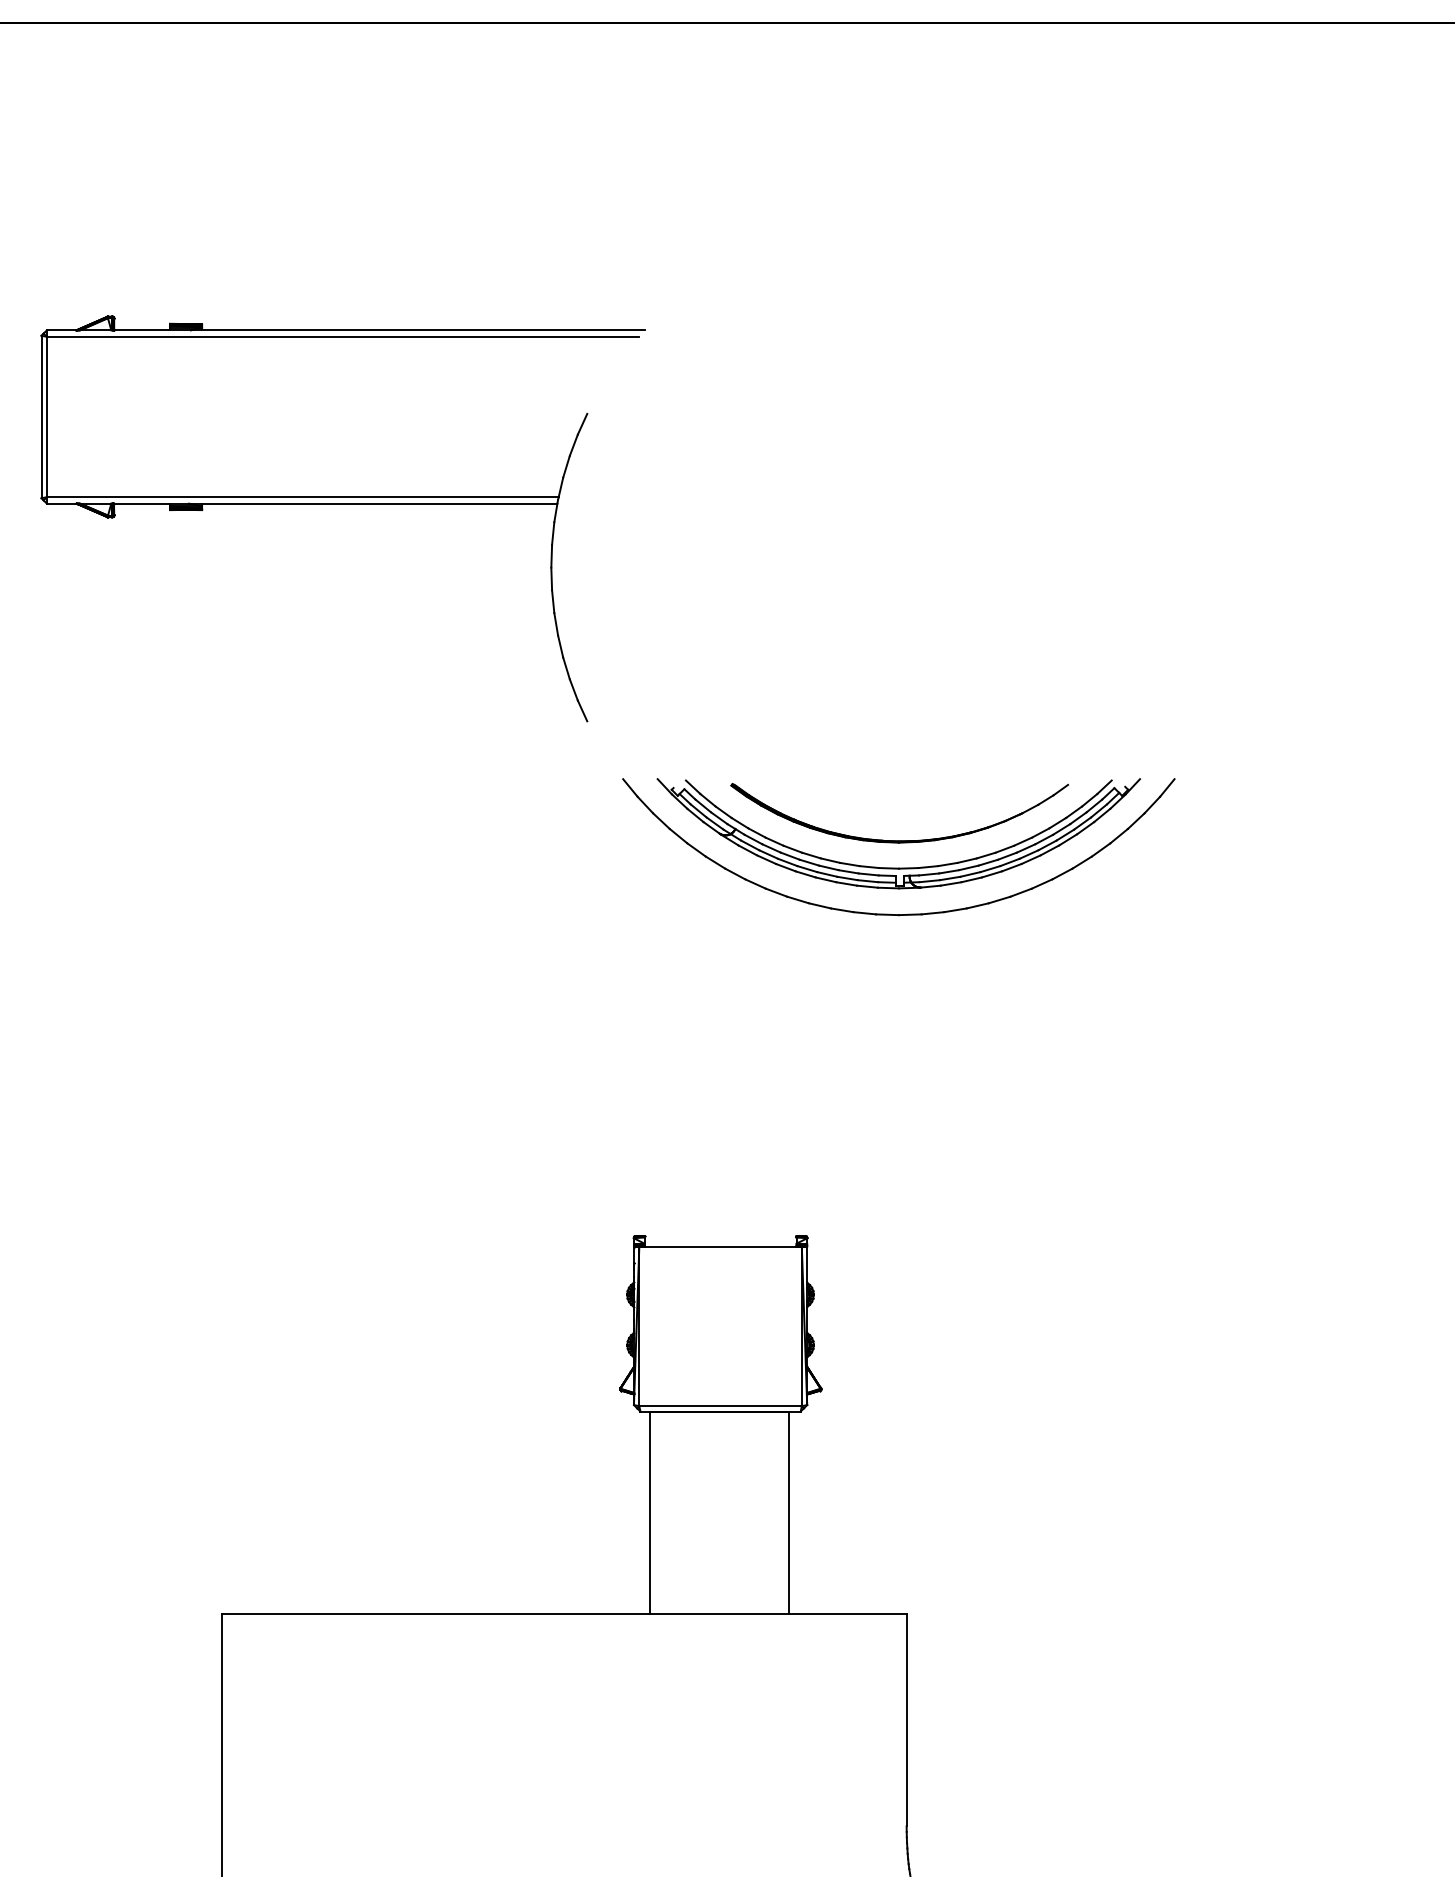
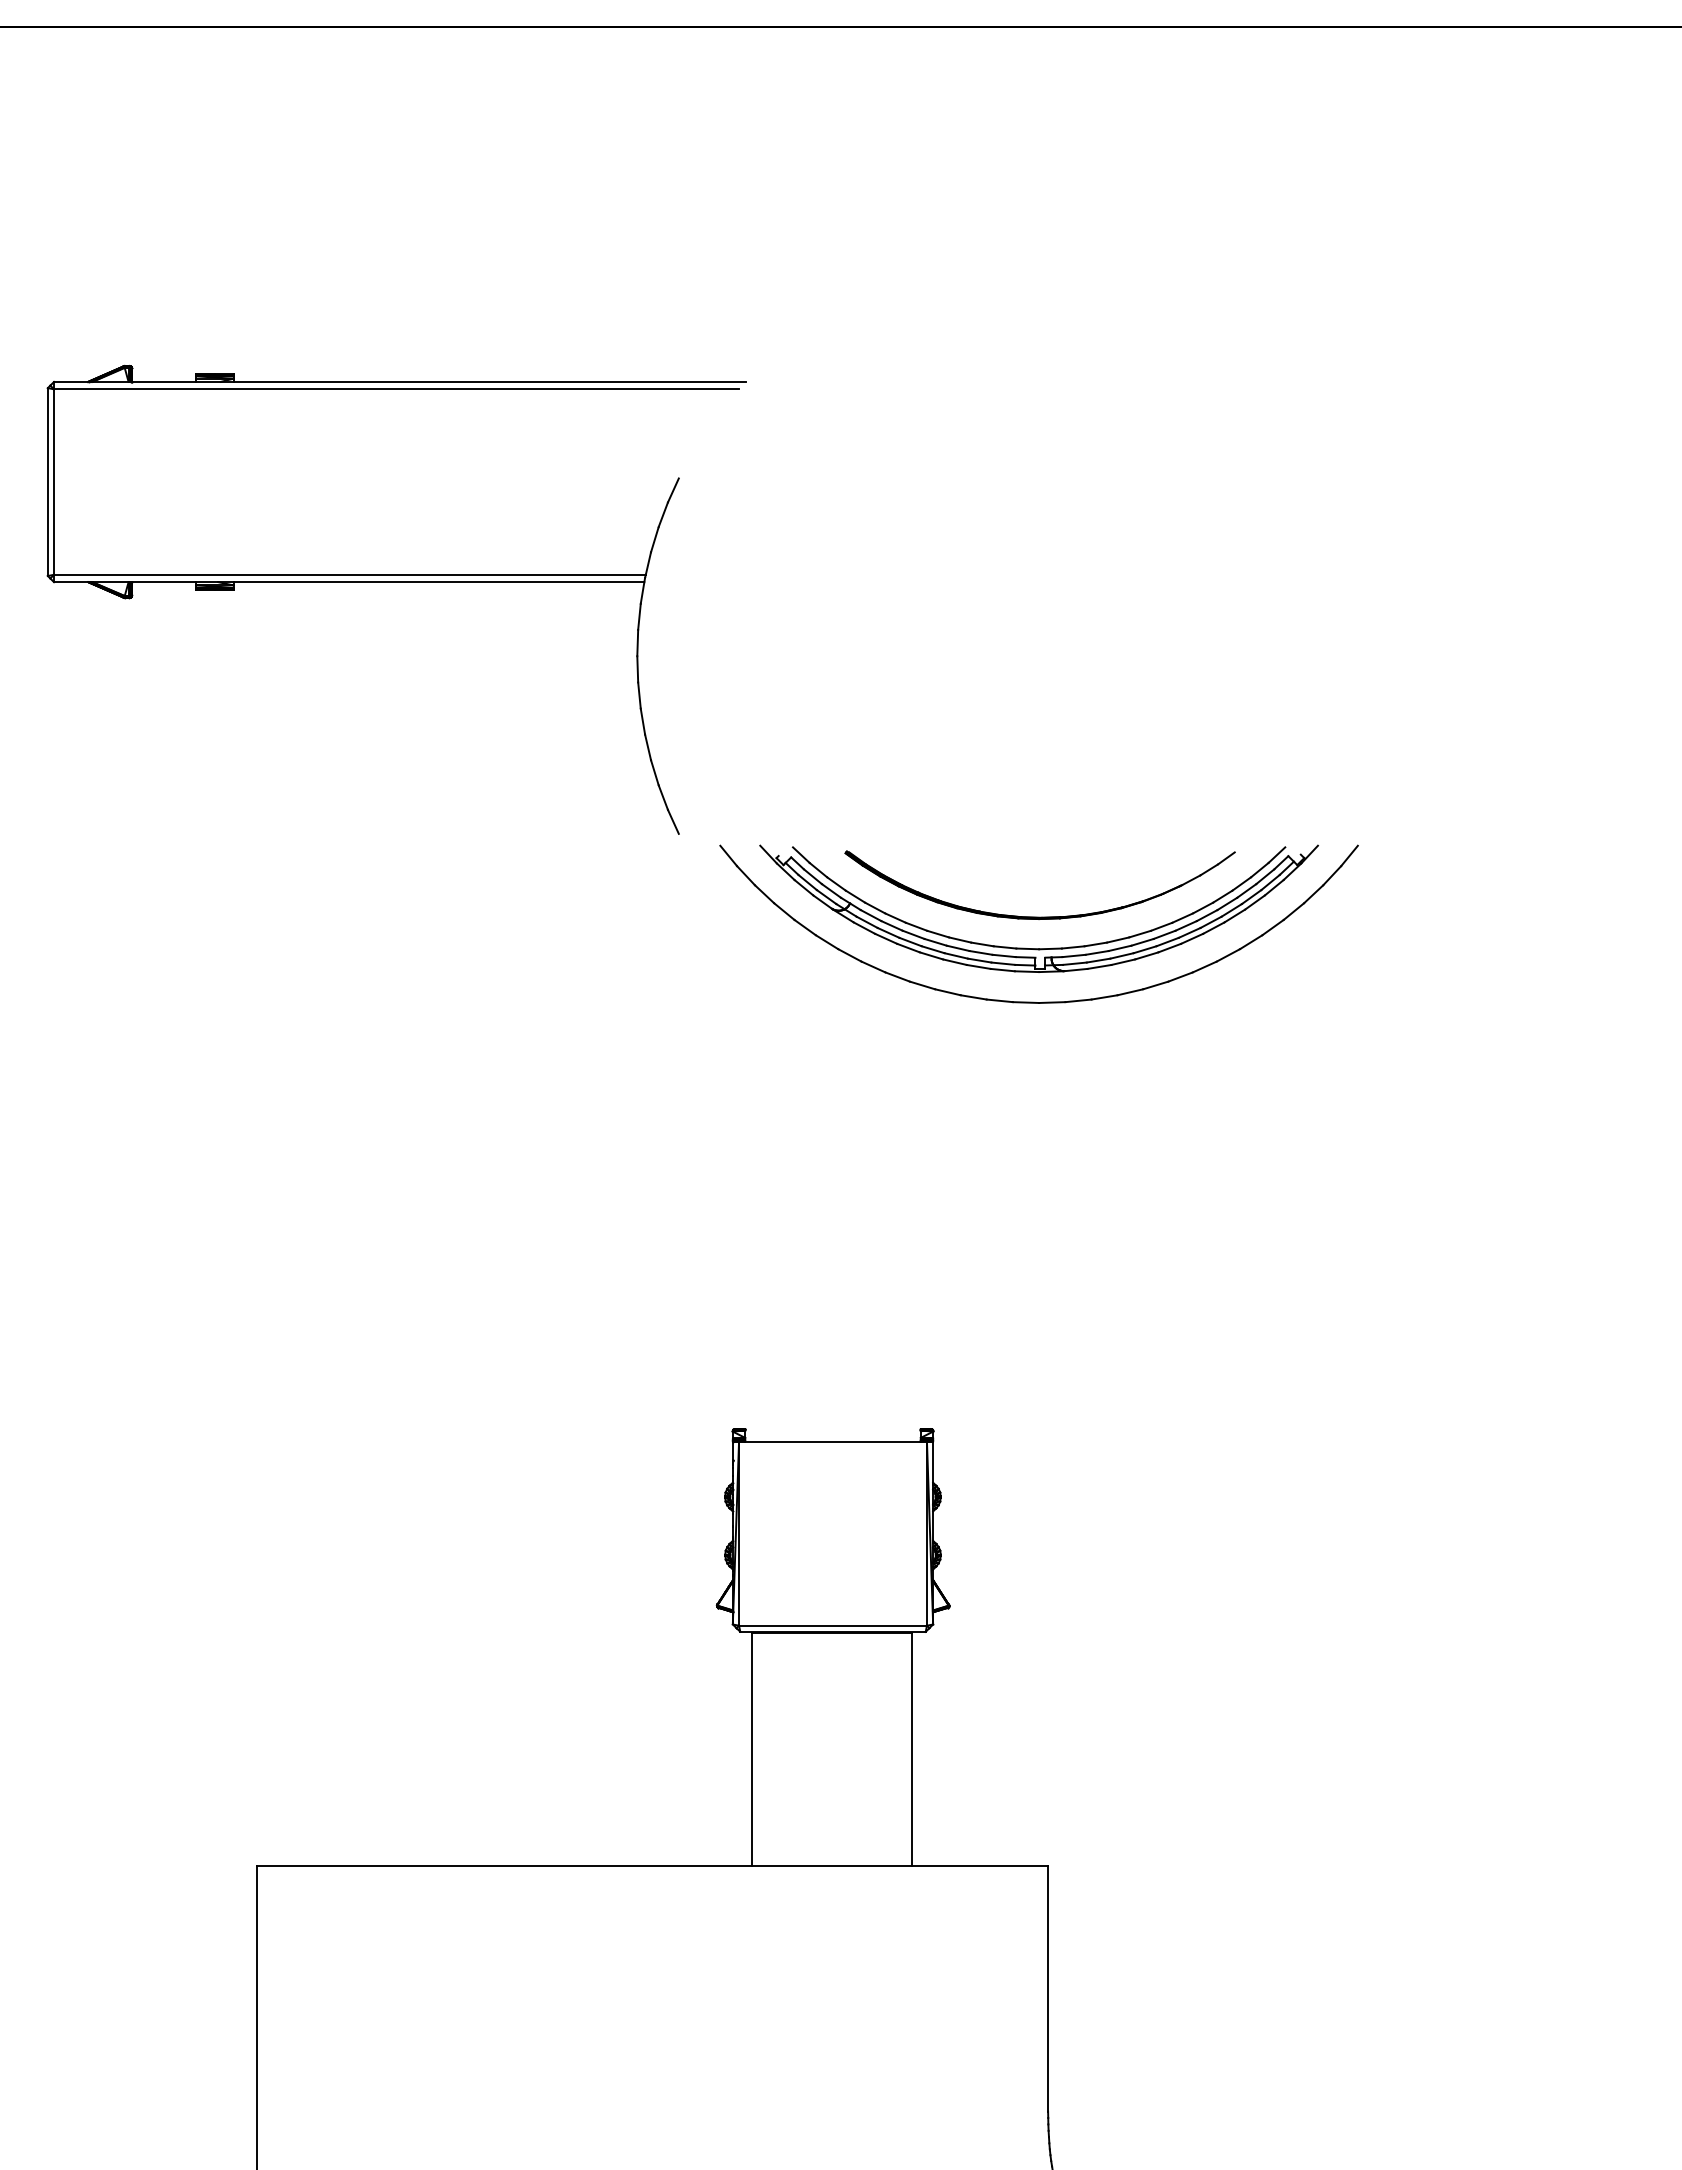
part: (898, 846) -> (1038, 923), moved

